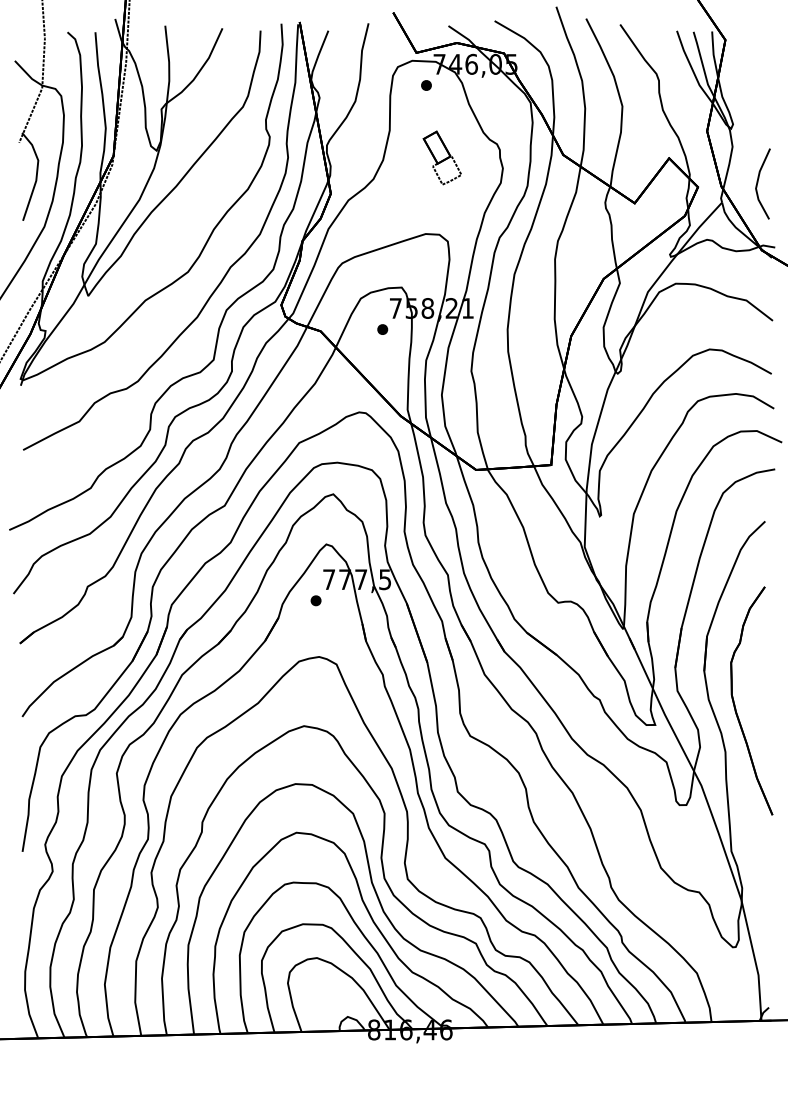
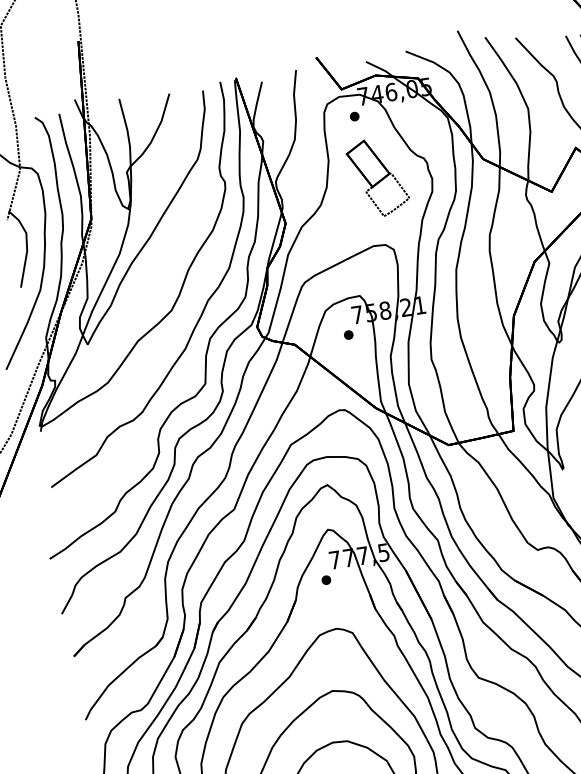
part: (442, 157) -> (378, 177), size x1.67

